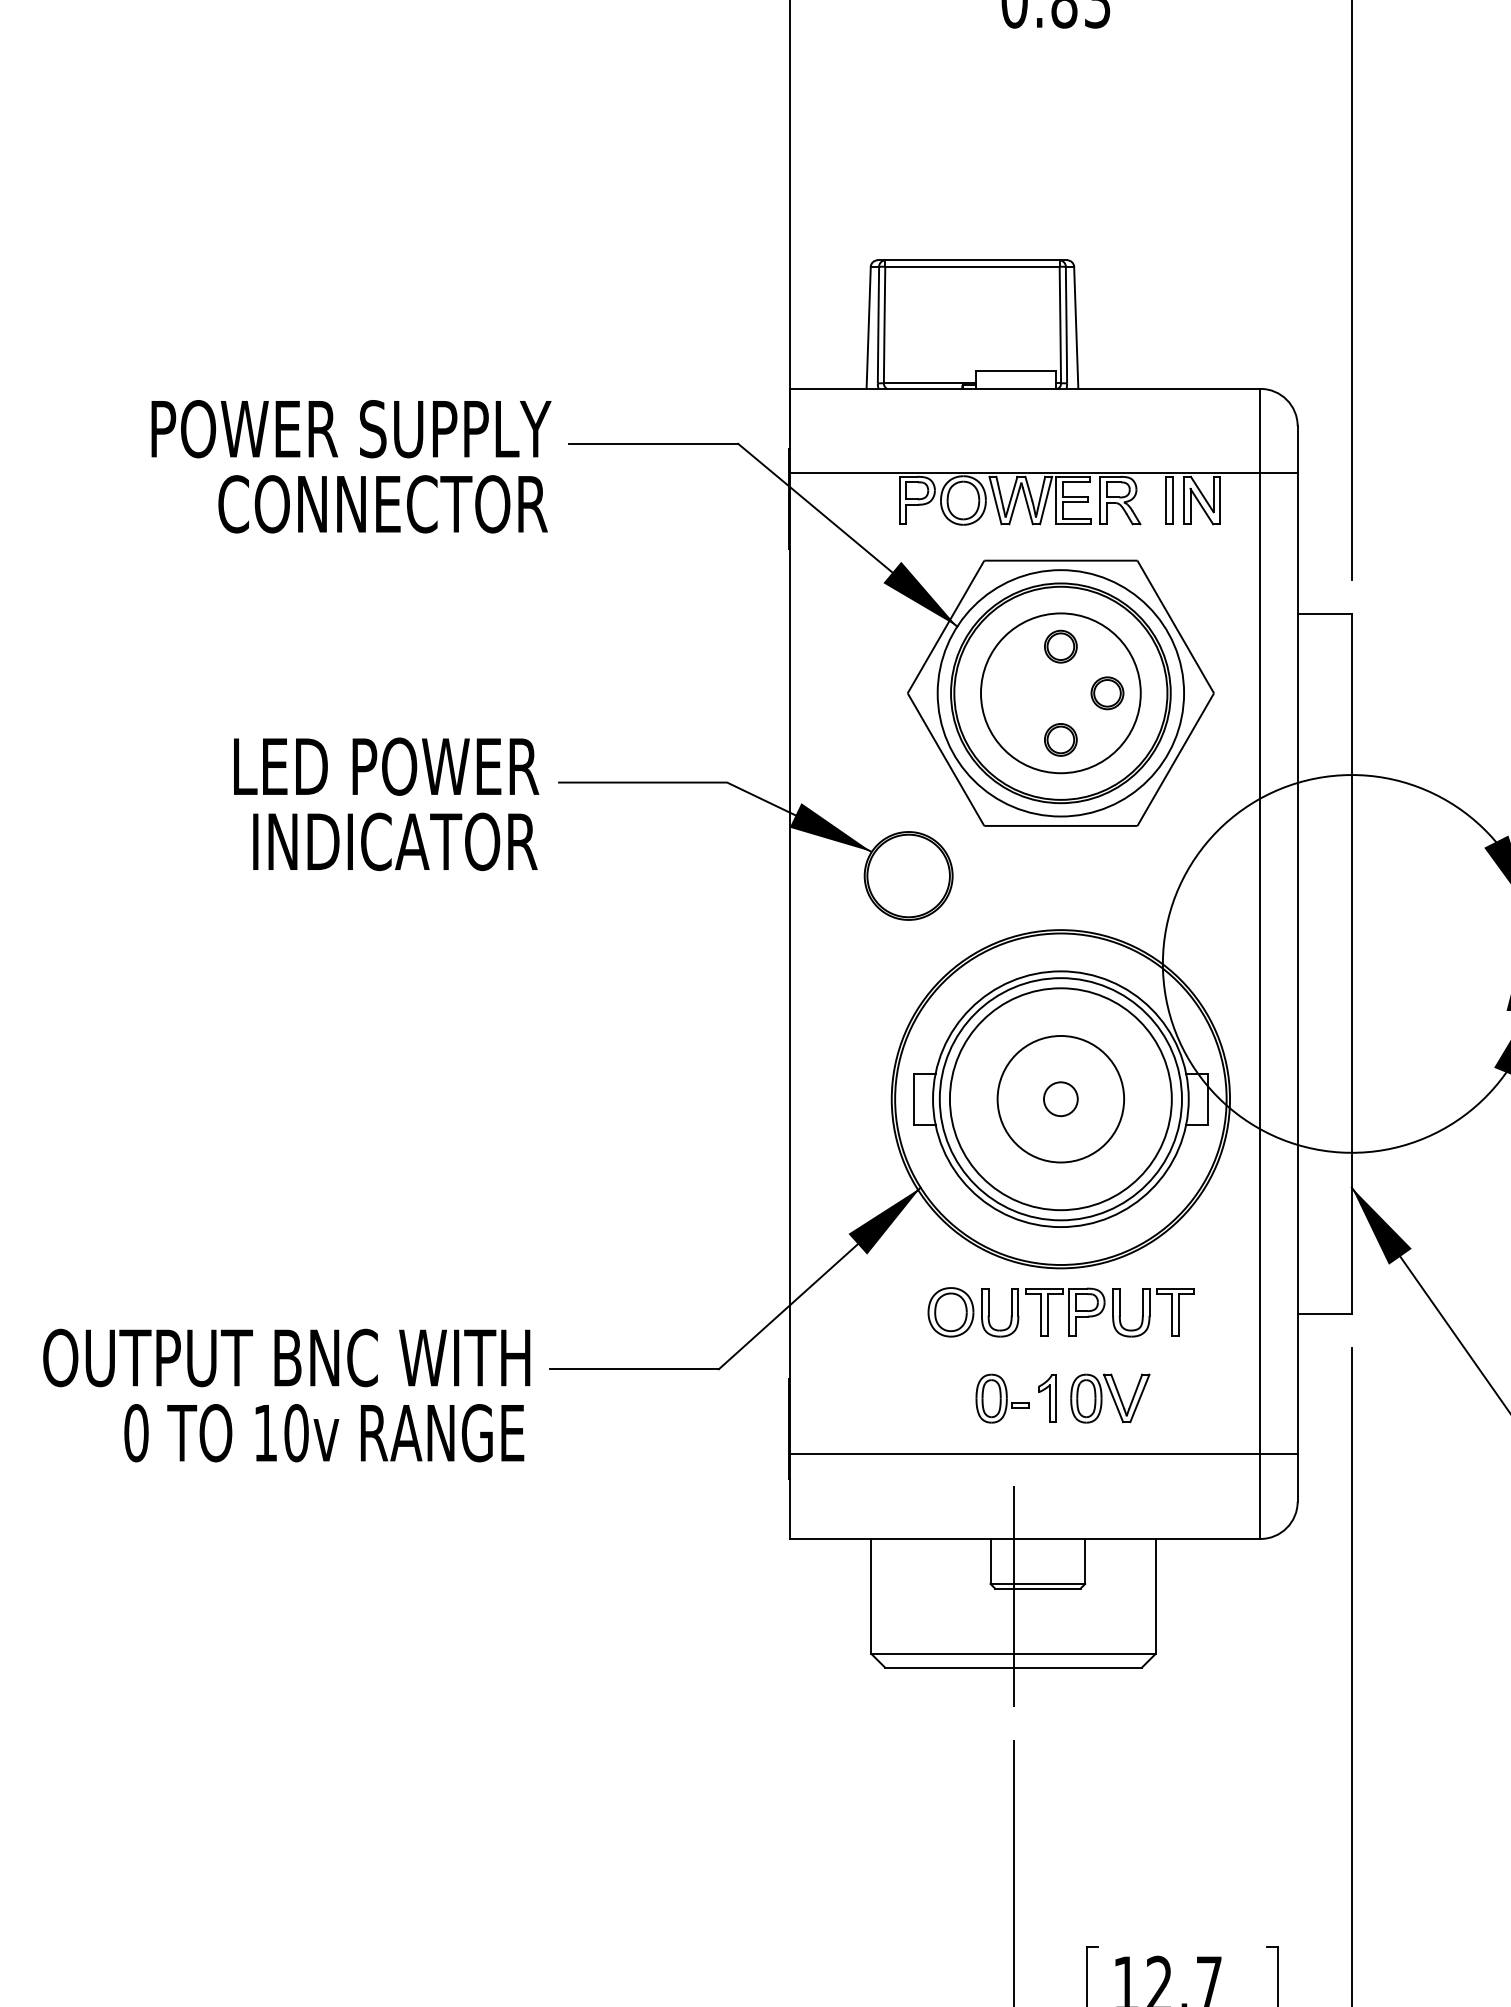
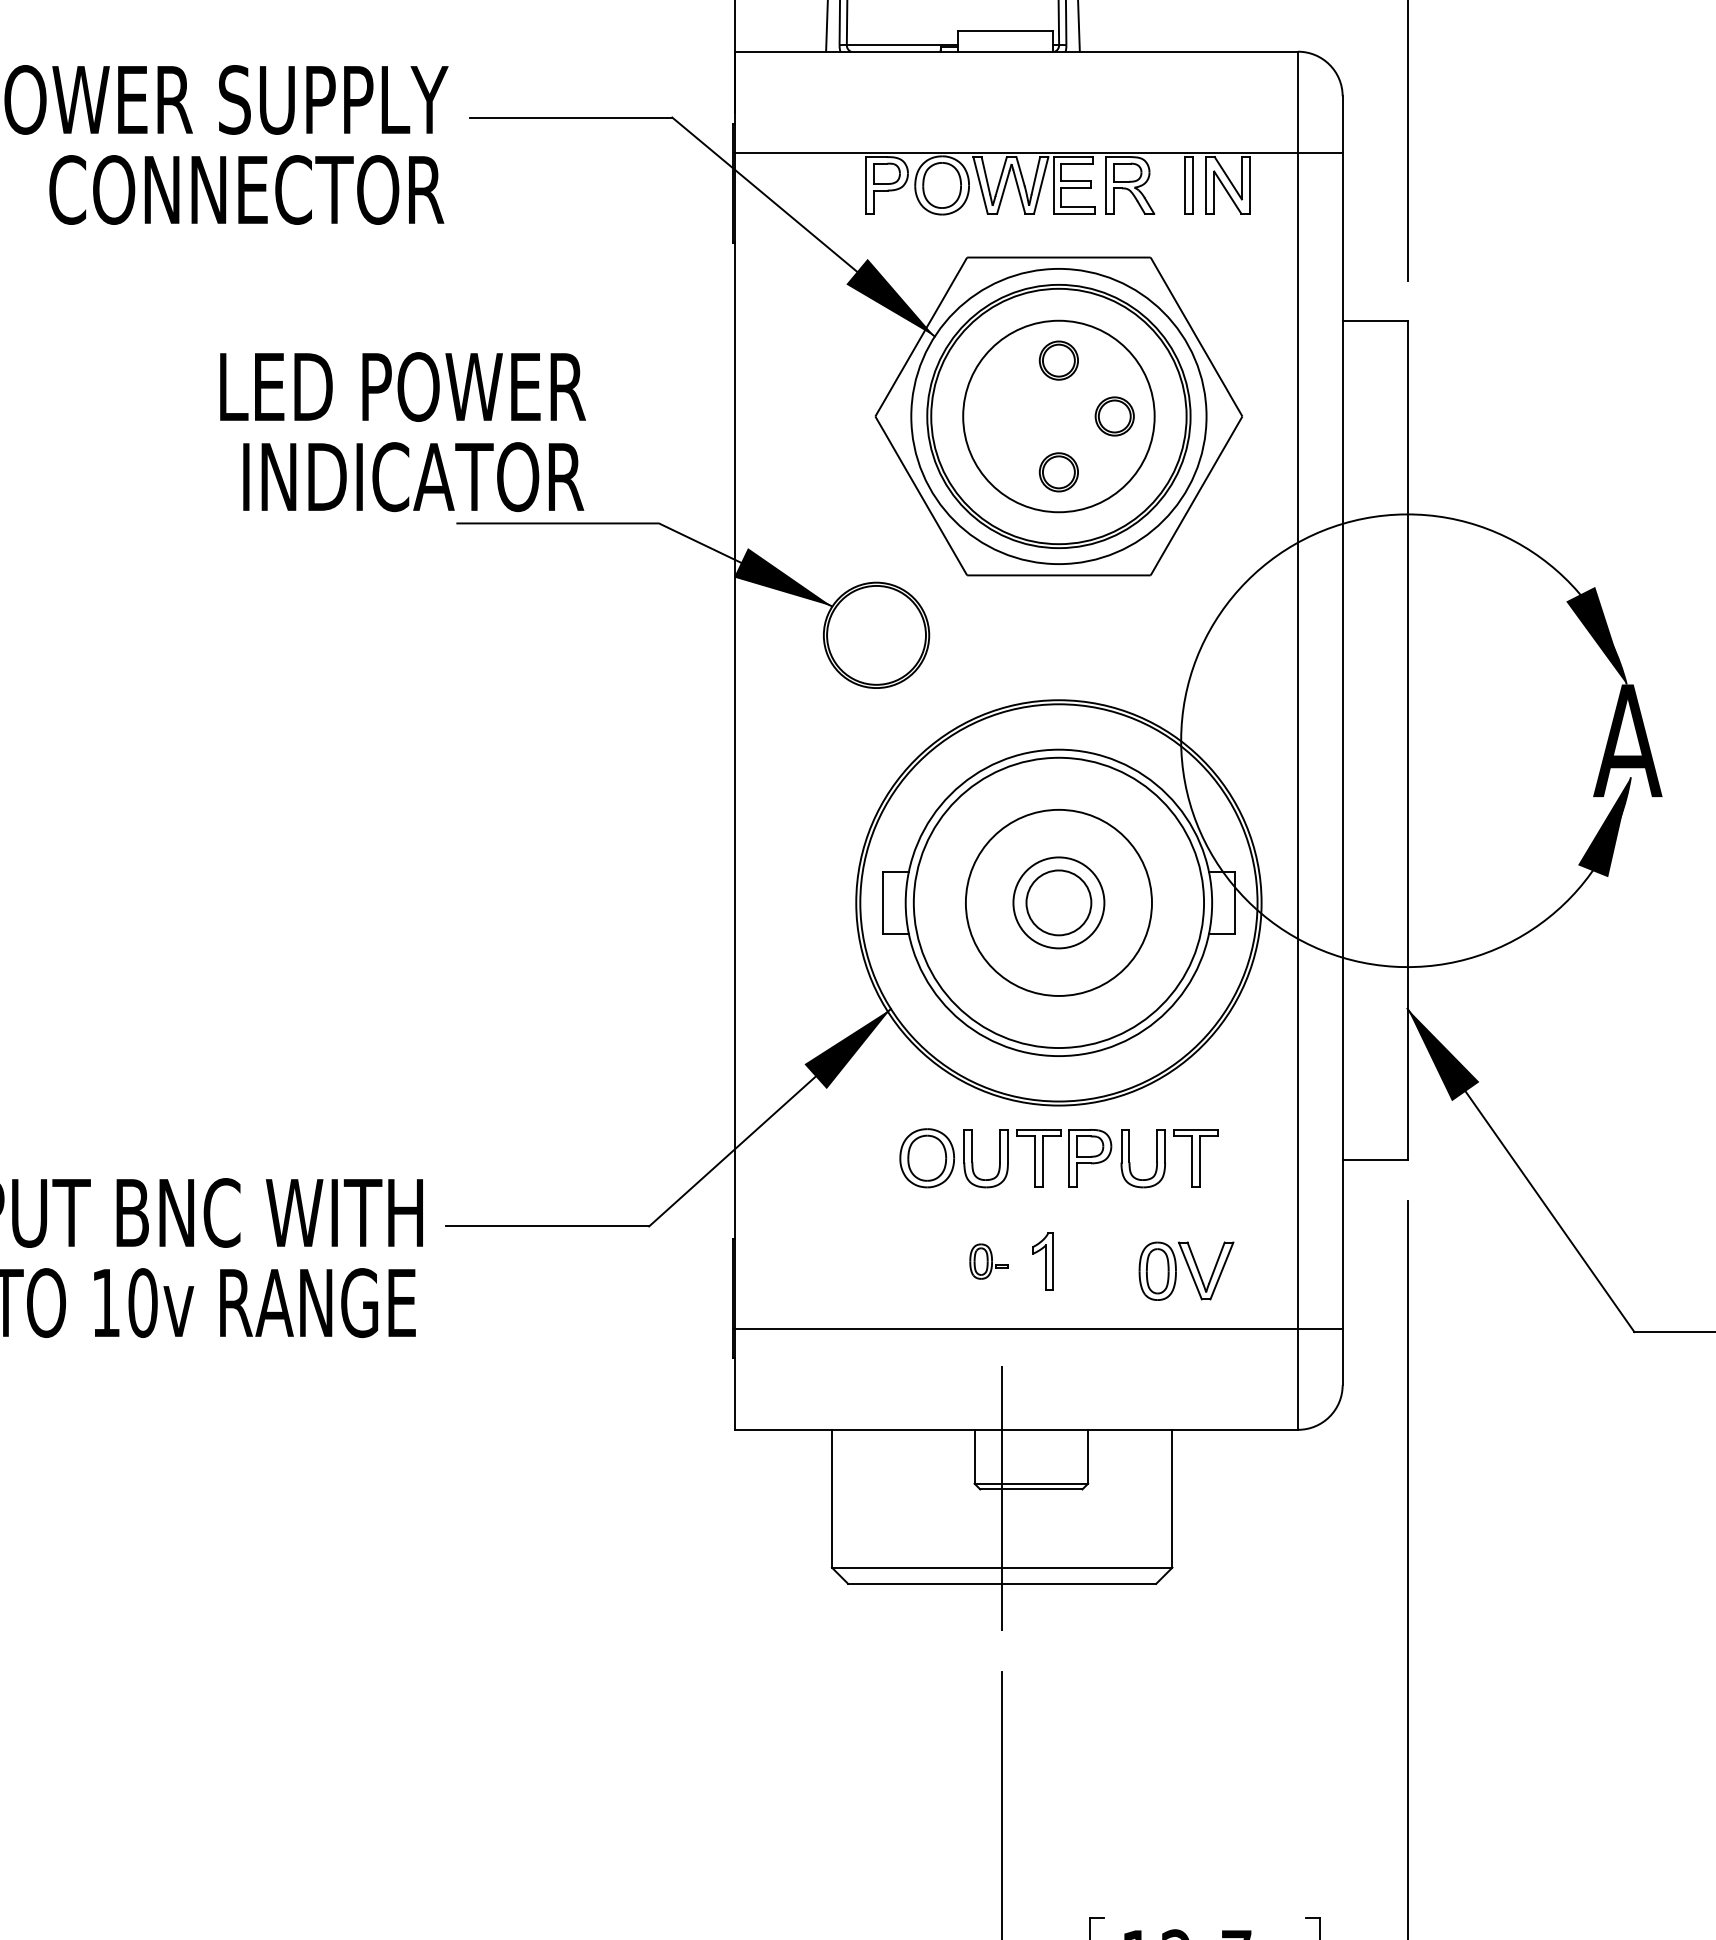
text: (386, 804) -> (402, 432), moved
circle: (1060, 1098) -> (1058, 902), size x0.6
circle: (1060, 1099) -> (1058, 903), size x0.7
circle: (1060, 1099) -> (1058, 903), size x1.6
part: (1002, 1398) -> (988, 1261), size x0.6
part: (1110, 1398) -> (1186, 1271), moved

